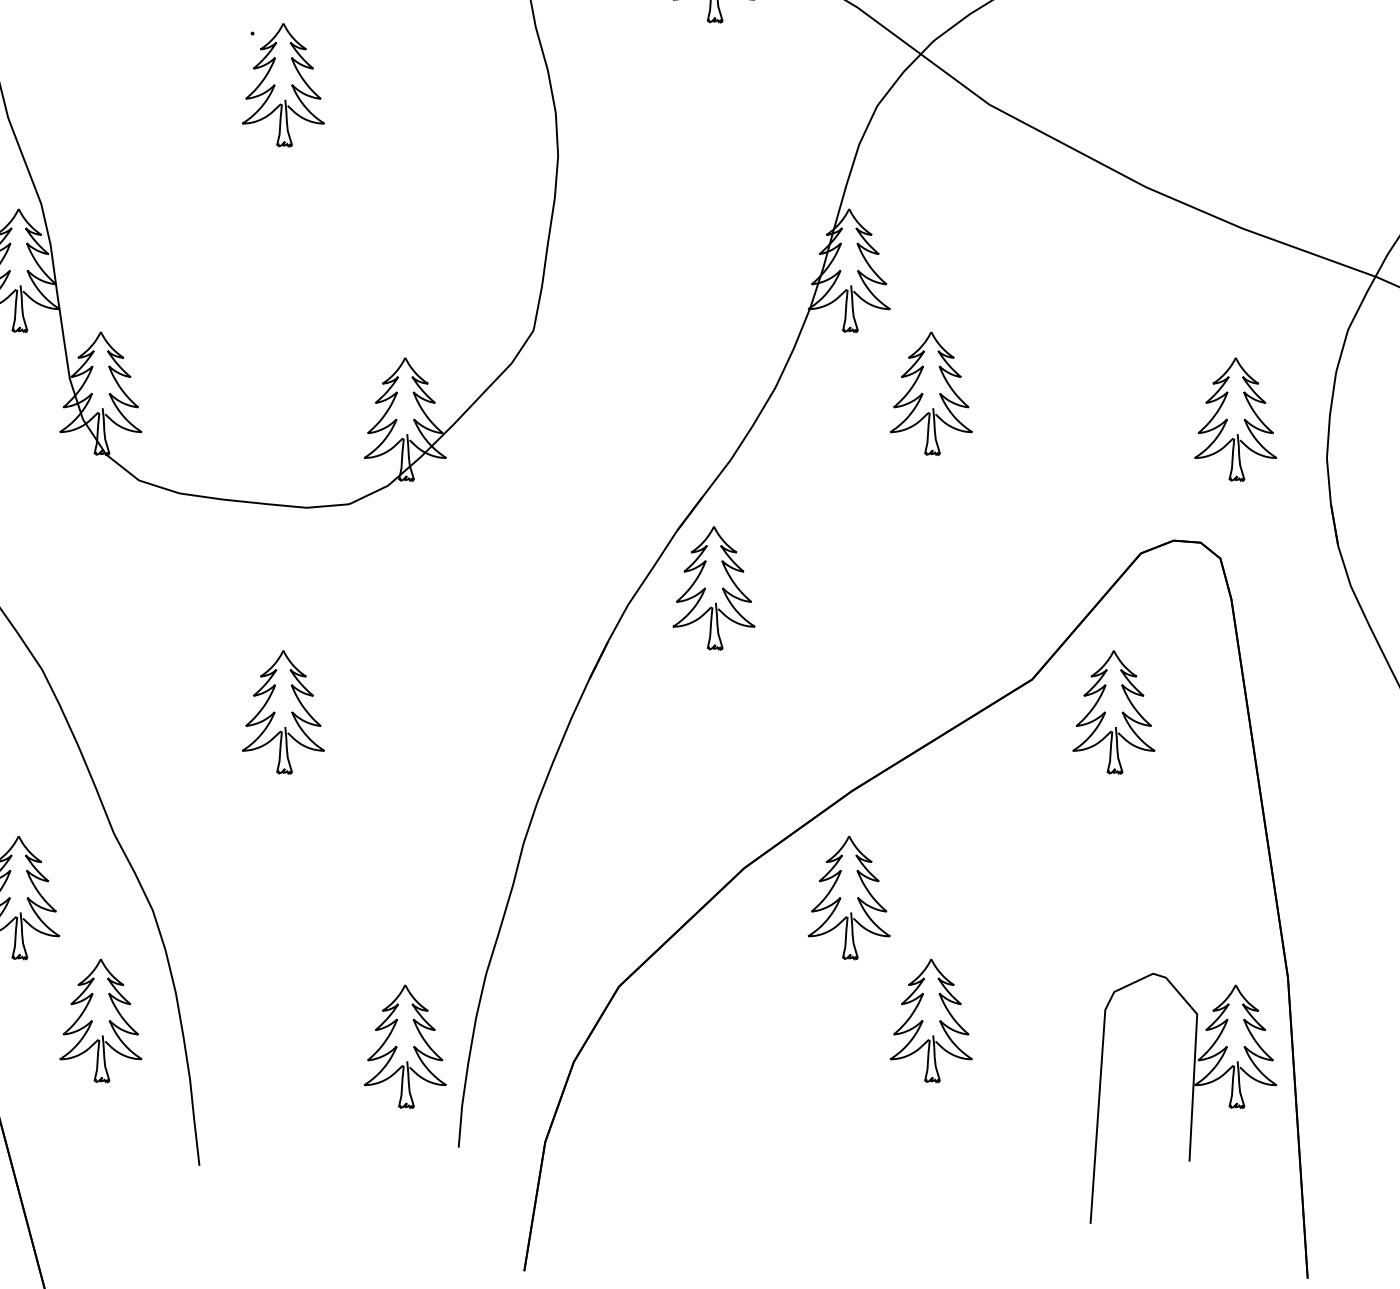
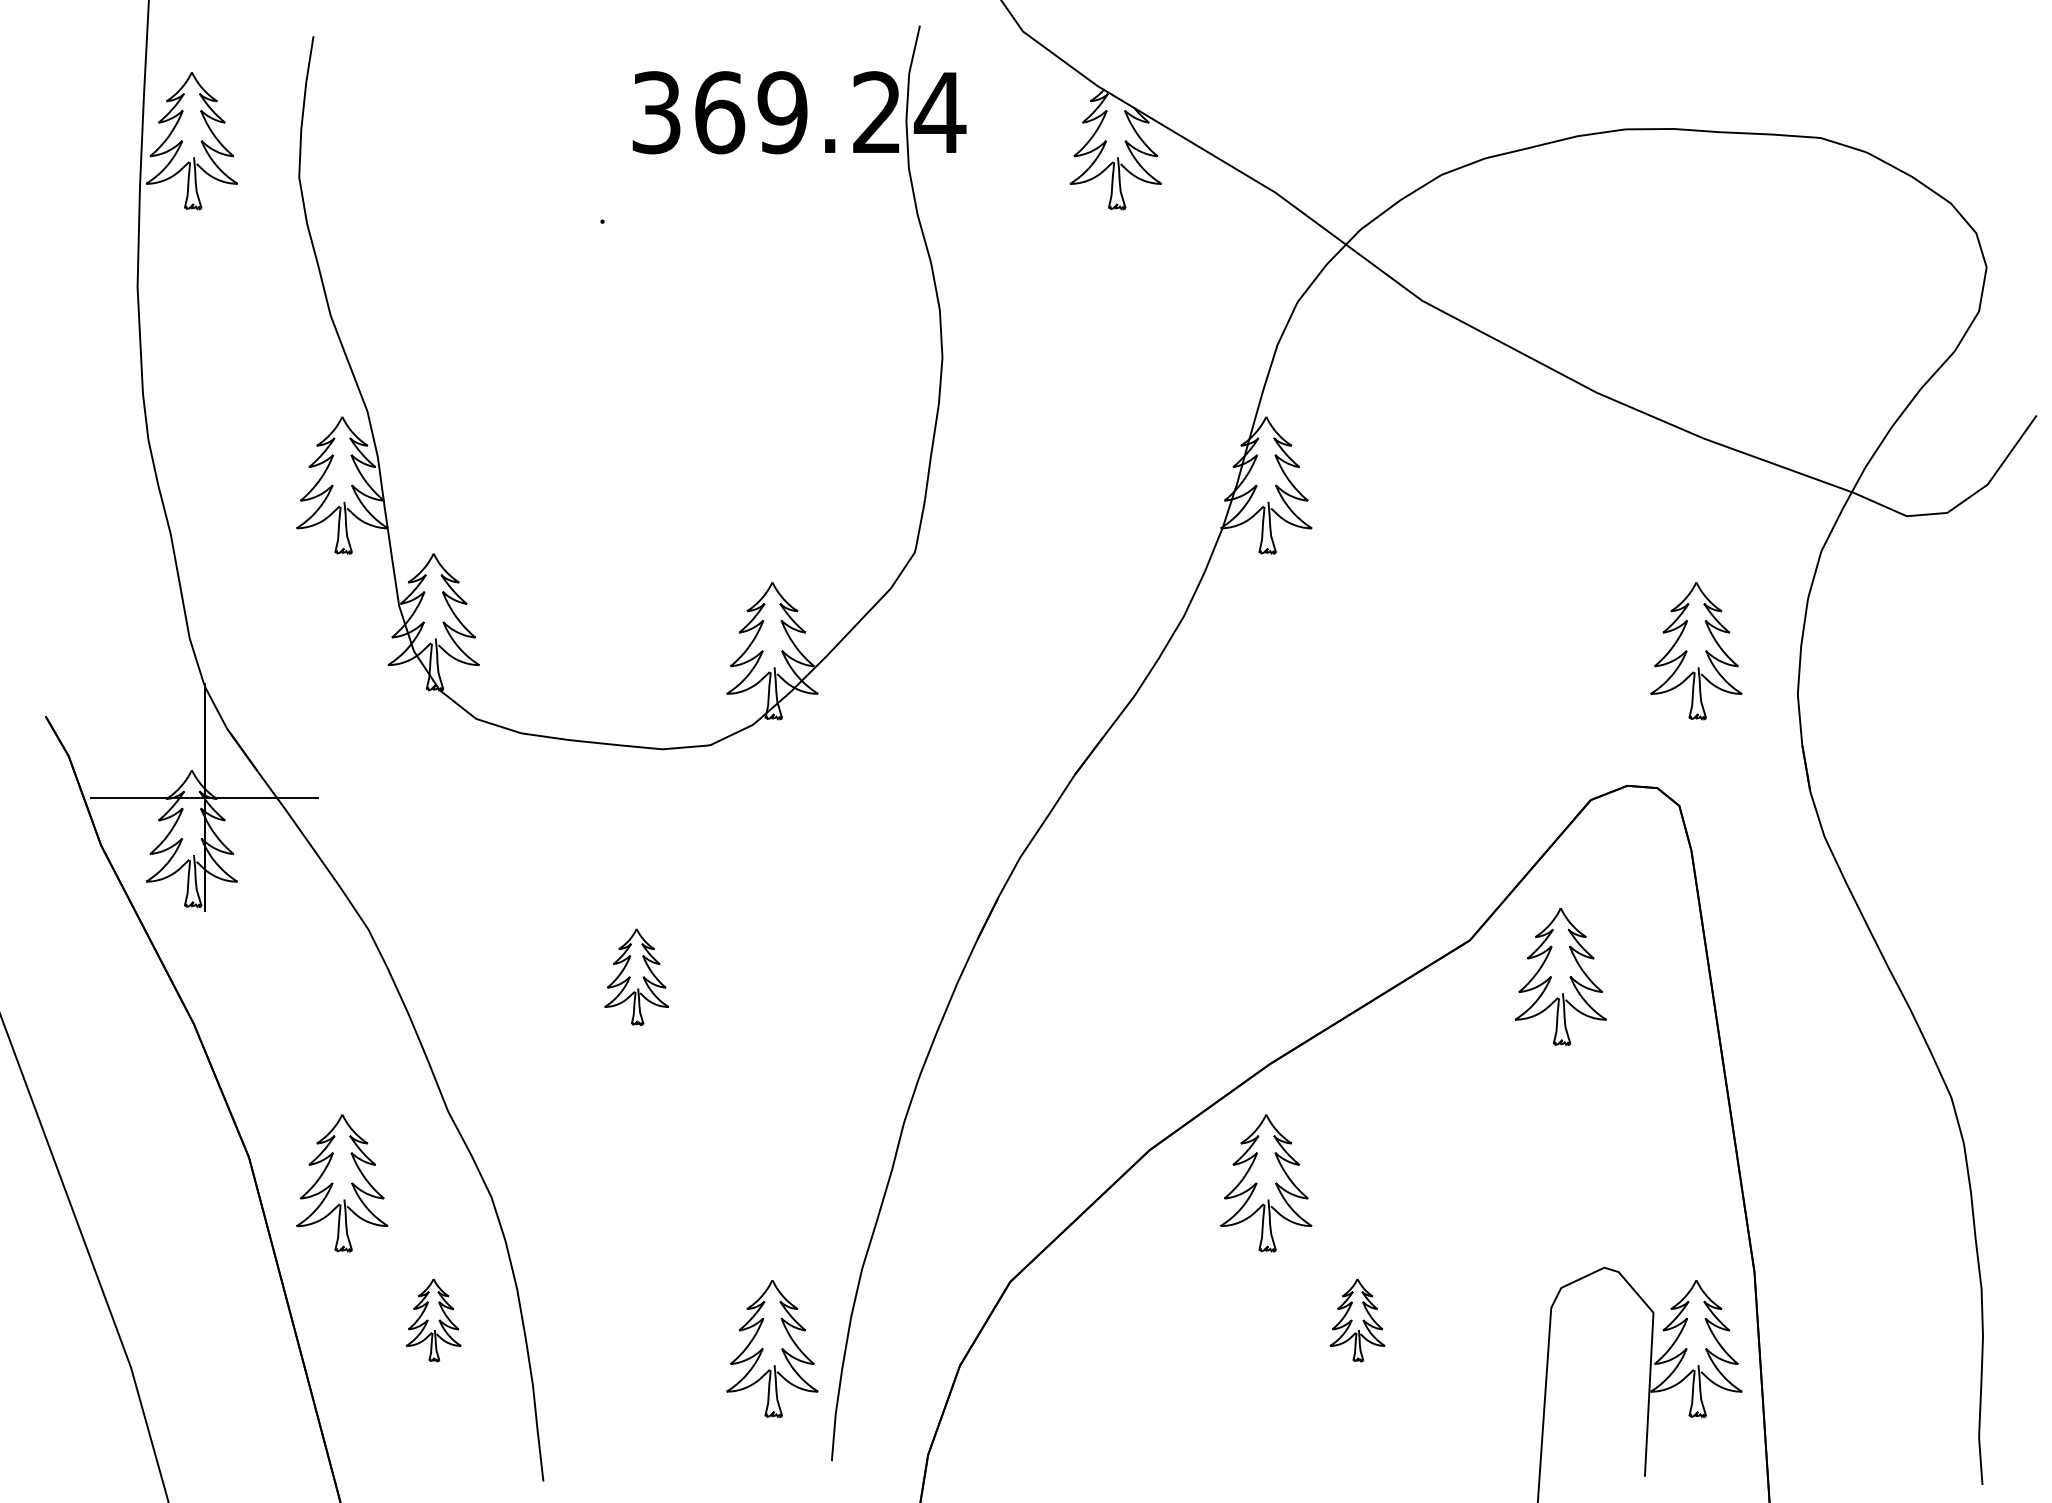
part: (283, 85) -> (636, 279), removed
part: (931, 393) -> (1357, 622), removed
part: (713, 588) -> (1115, 839), removed
part: (283, 712) -> (636, 977), size x0.7
part: (100, 1021) -> (433, 1320), size x0.6
part: (931, 1021) -> (1357, 1320), size x0.6

